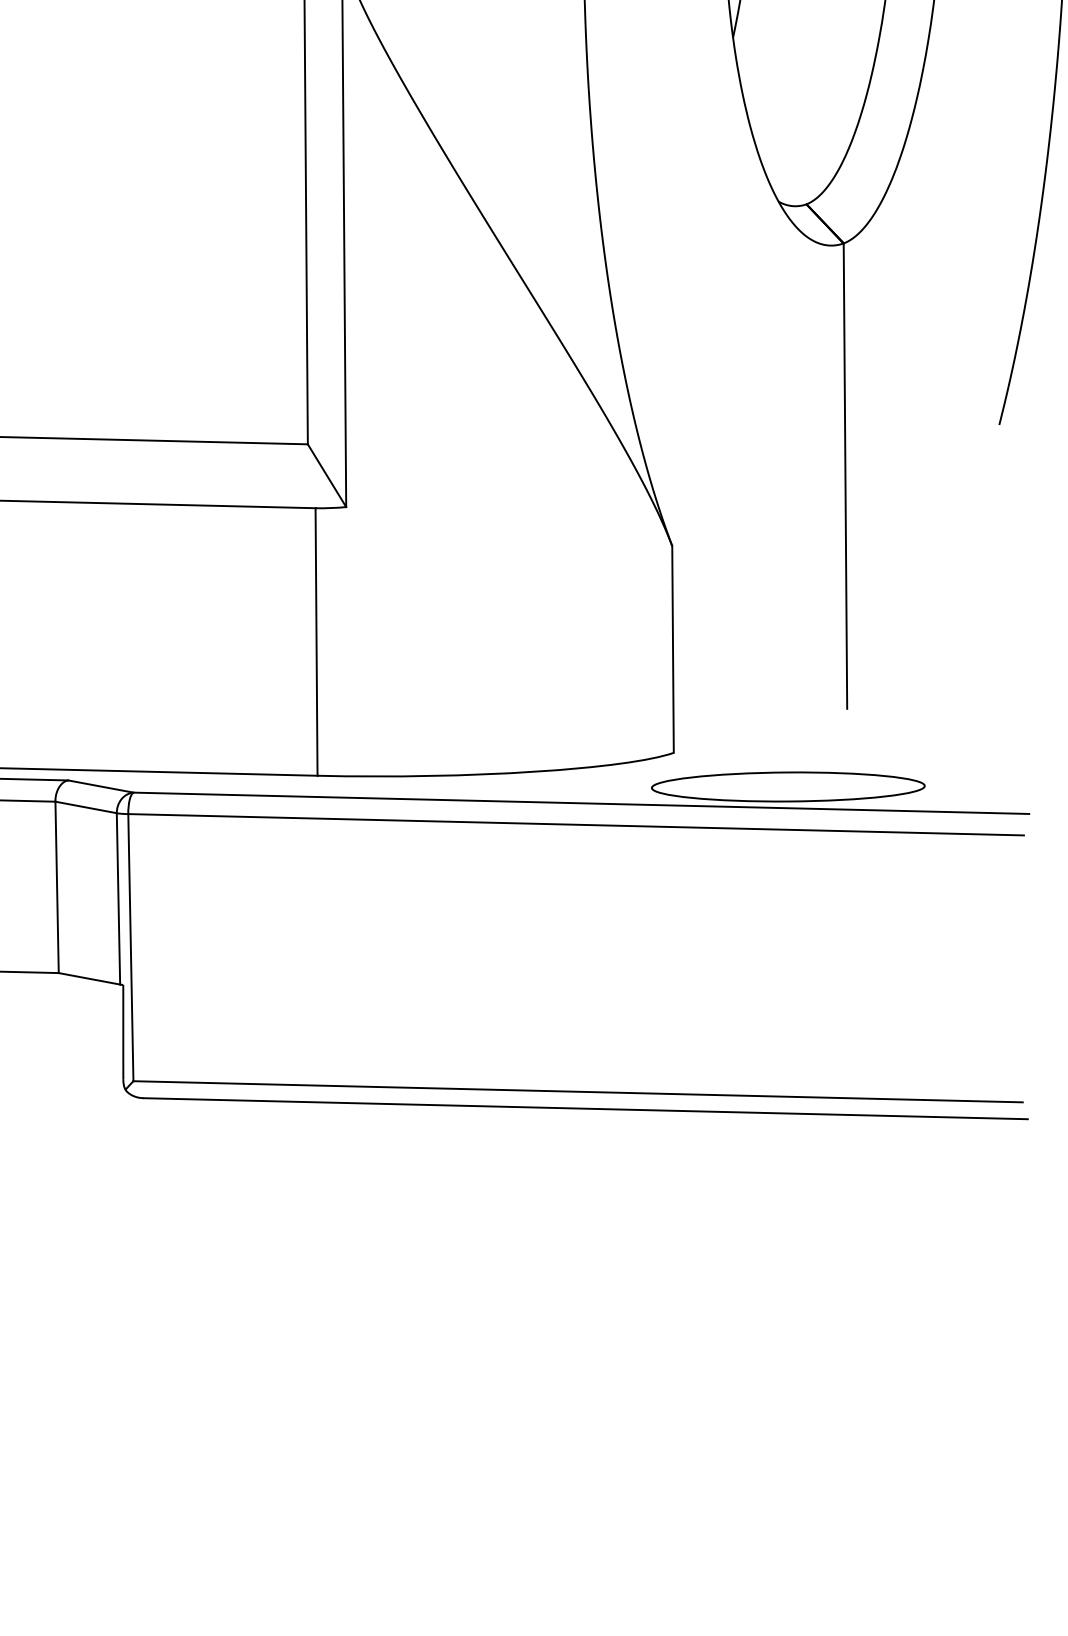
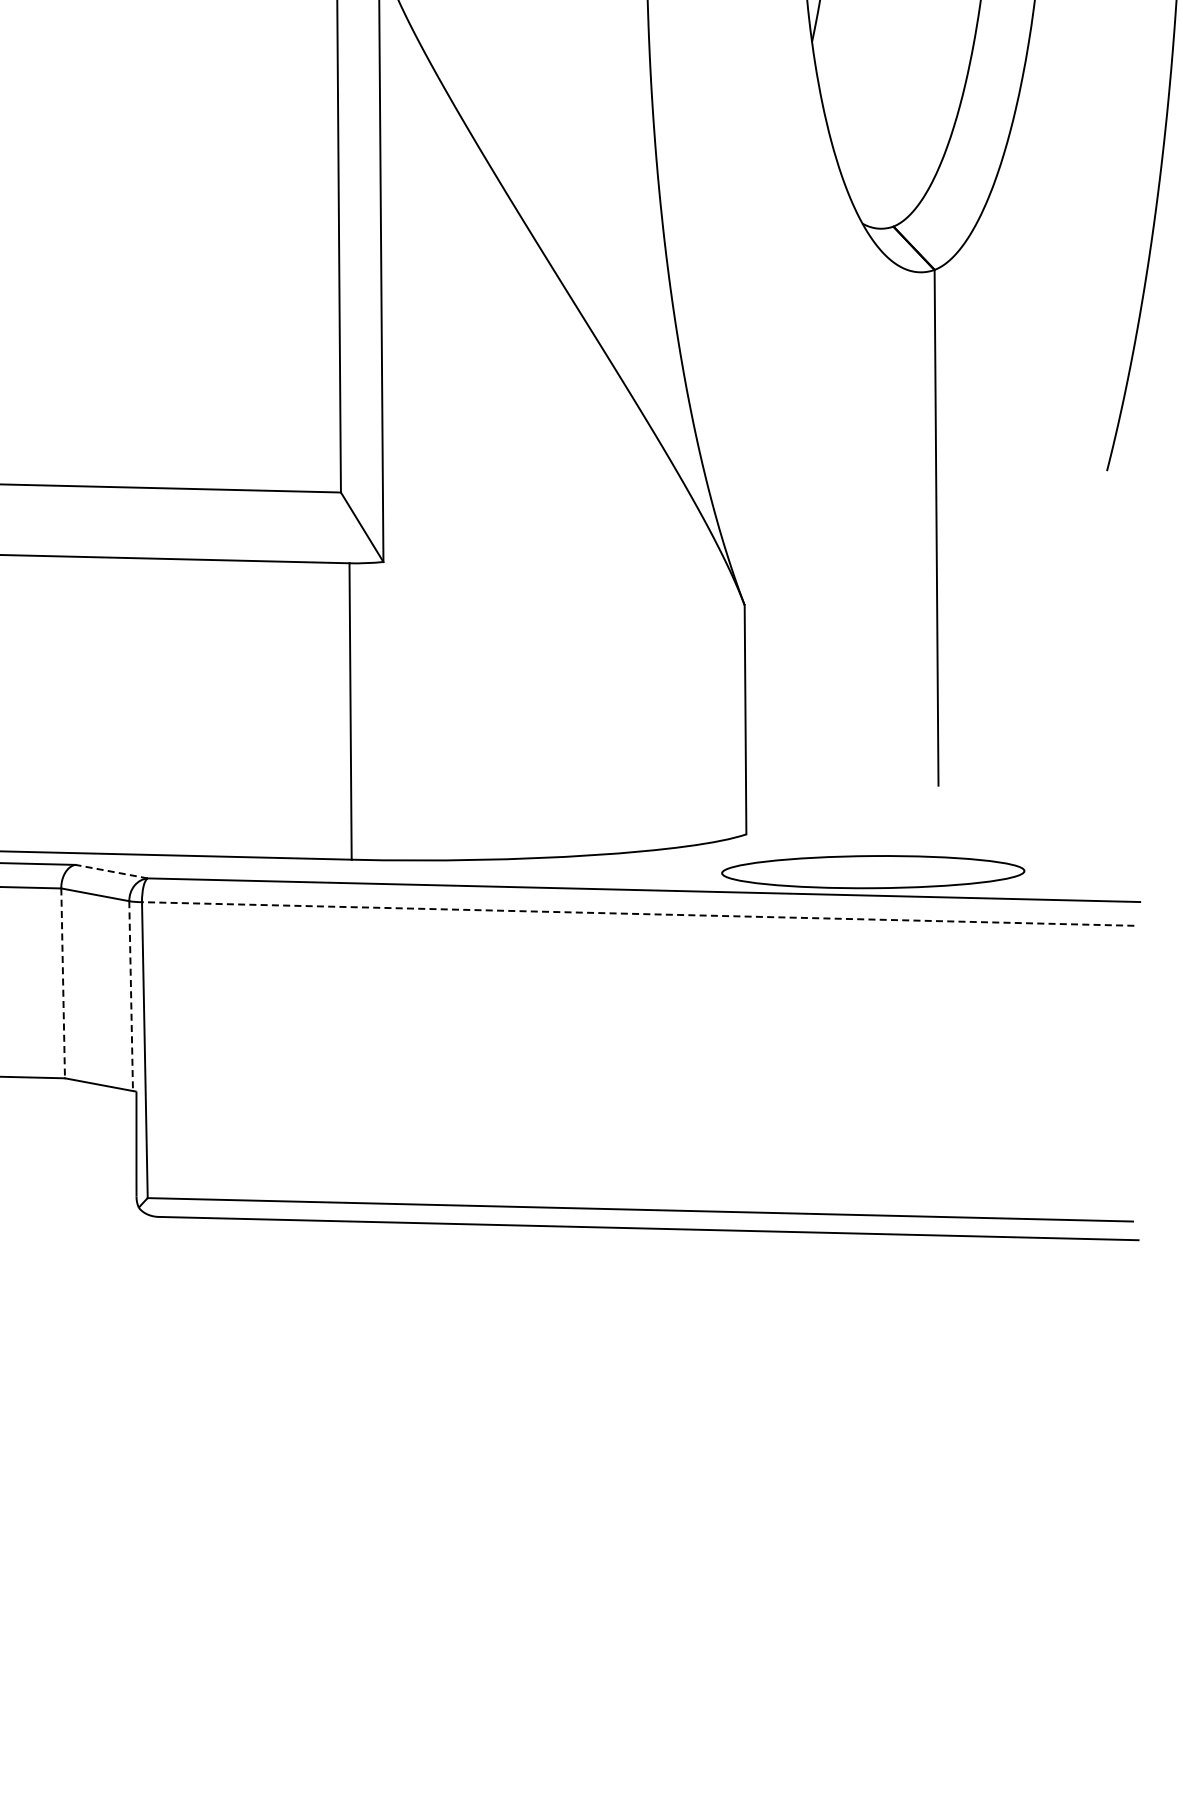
line: (100, 786) -> (111, 871), solid -> dashed
line: (575, 824) -> (637, 913), solid -> dashed
line: (57, 887) -> (63, 983), solid -> dashed
line: (118, 899) -> (131, 996), solid -> dashed

